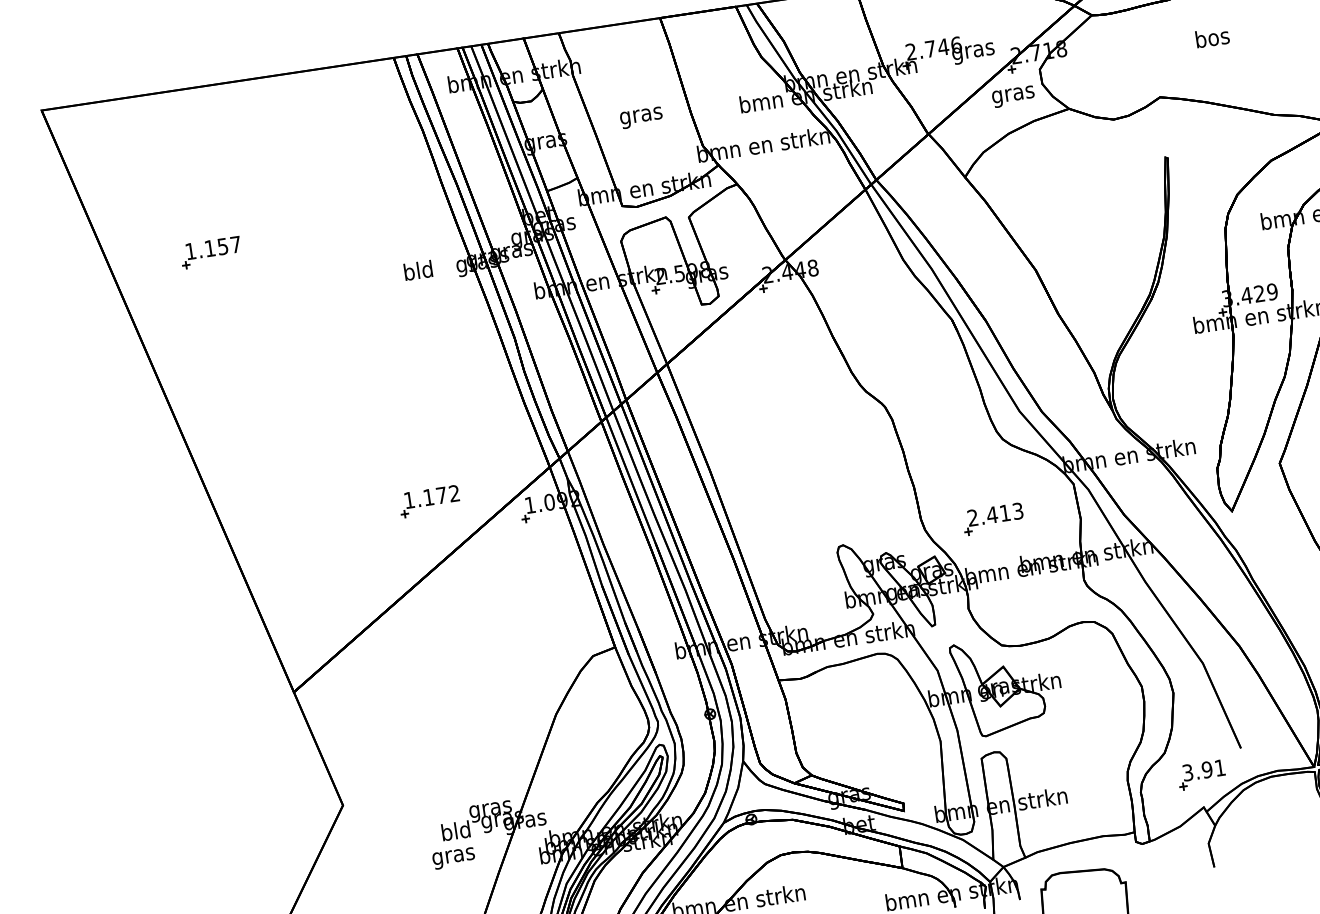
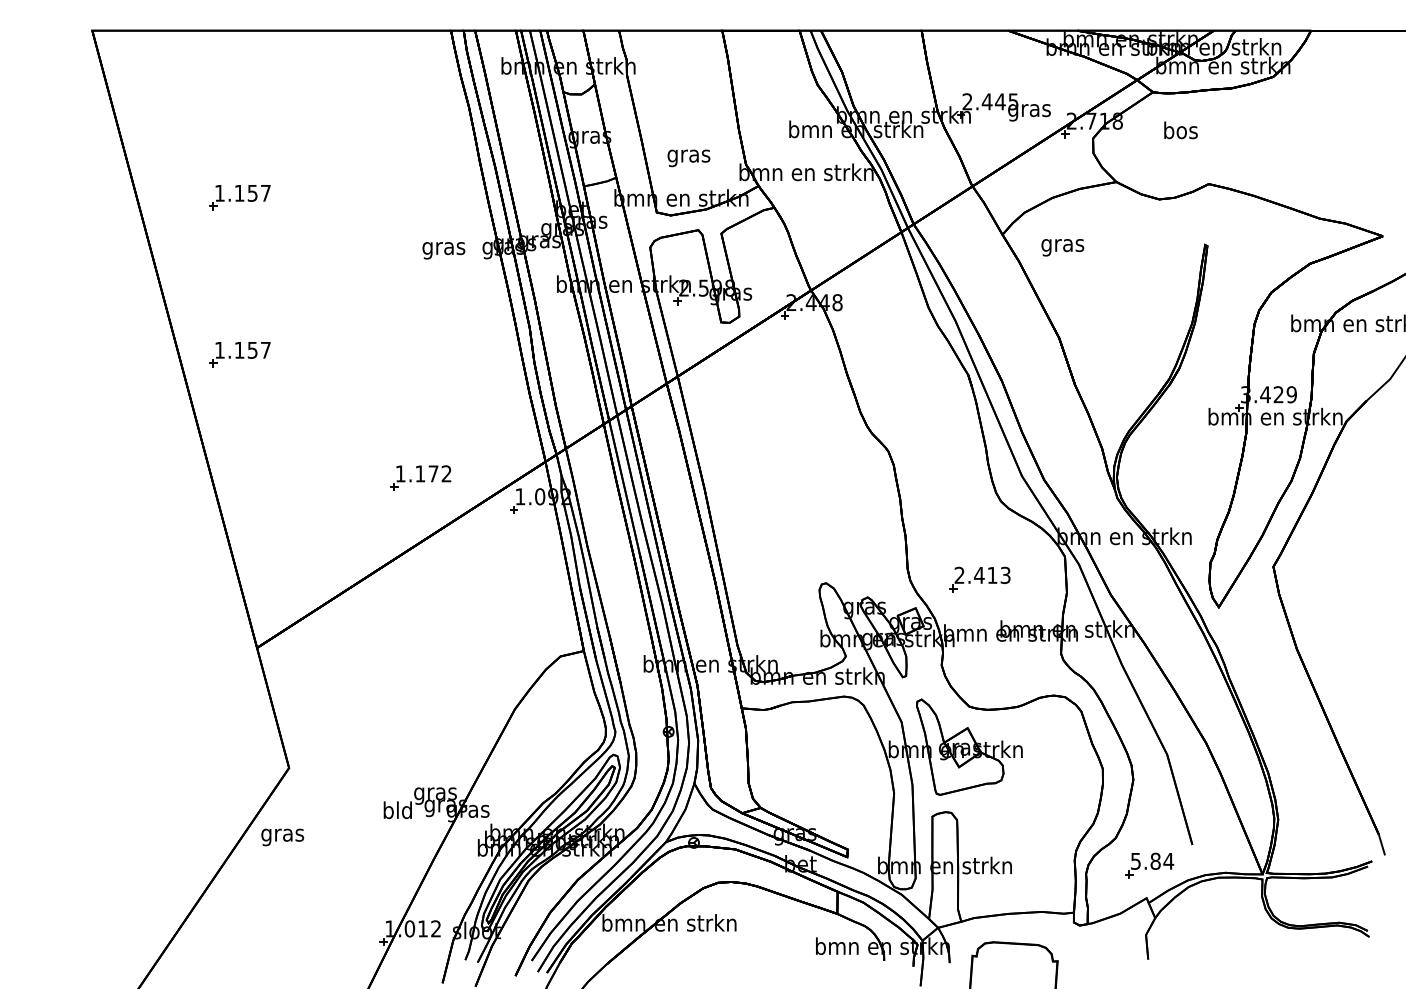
text: (1212, 37) -> (1180, 130), moved
text: (942, 46) -> (999, 101), 2.746 -> 2.445
text: (1013, 96) -> (1062, 247), moved
text: (641, 118) -> (688, 158), moved
text: (418, 272) -> (443, 248), bld -> gras
part: (233, 406) -> (239, 354), added
text: (1204, 769) -> (1152, 860), 3.91 -> 5.84
text: (453, 858) -> (282, 837), moved

